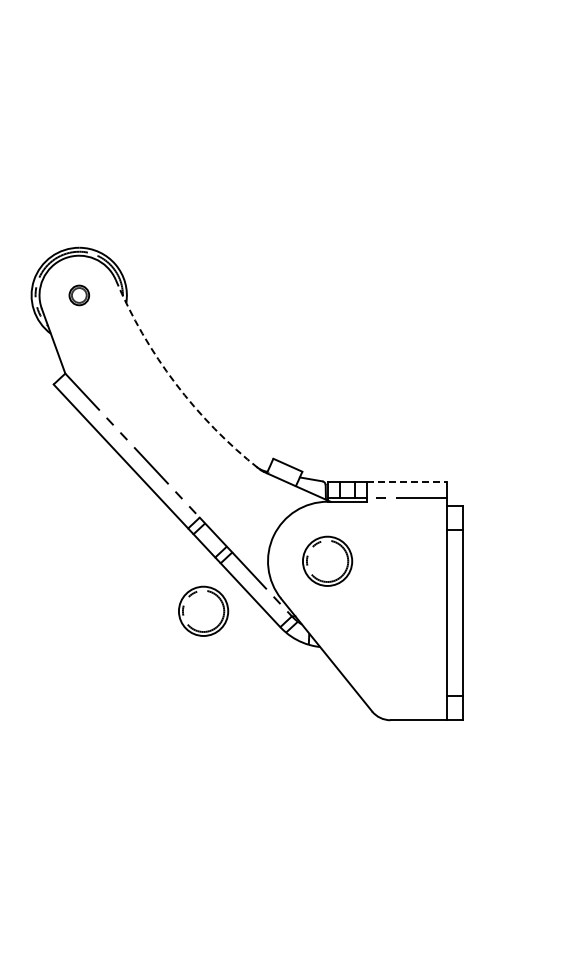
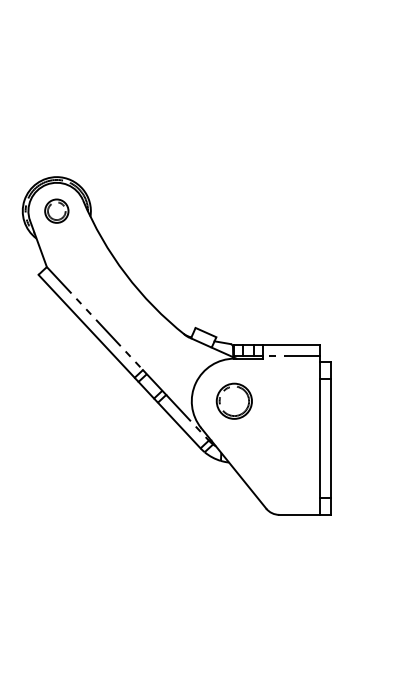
part: (79, 295) -> (57, 211), size x1.67
arc: (175, 383) -> (125, 274), dashed -> solid
line: (407, 481) -> (291, 344), dashed -> solid
part: (203, 610) -> (145, 436), removed

